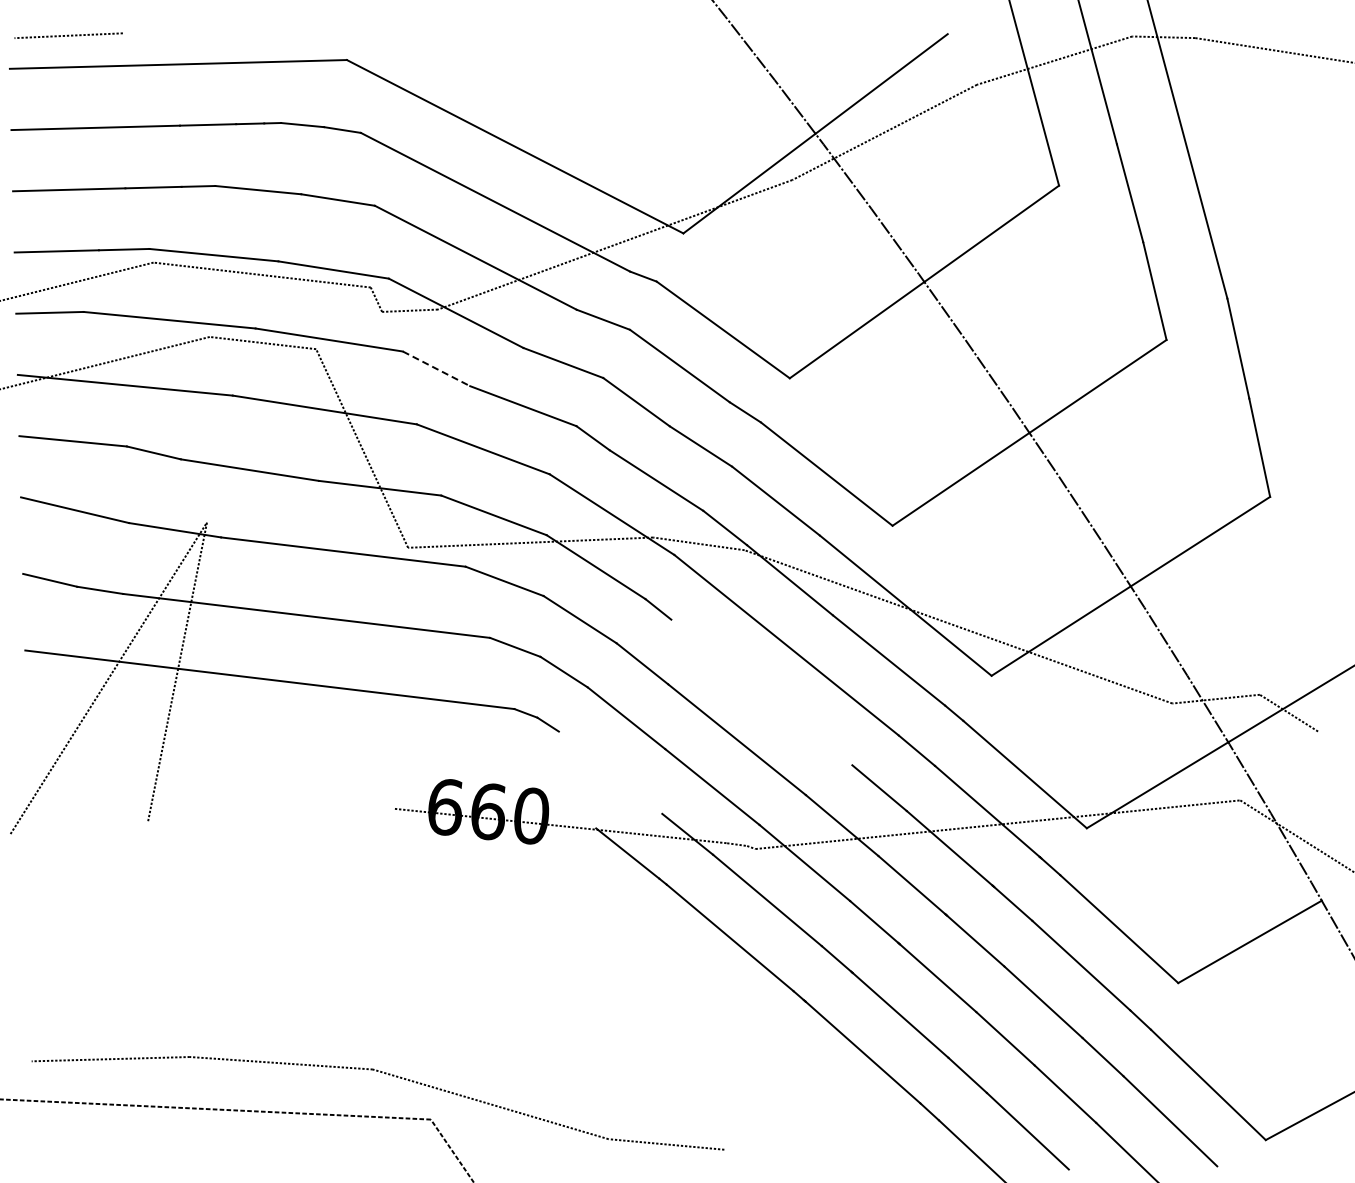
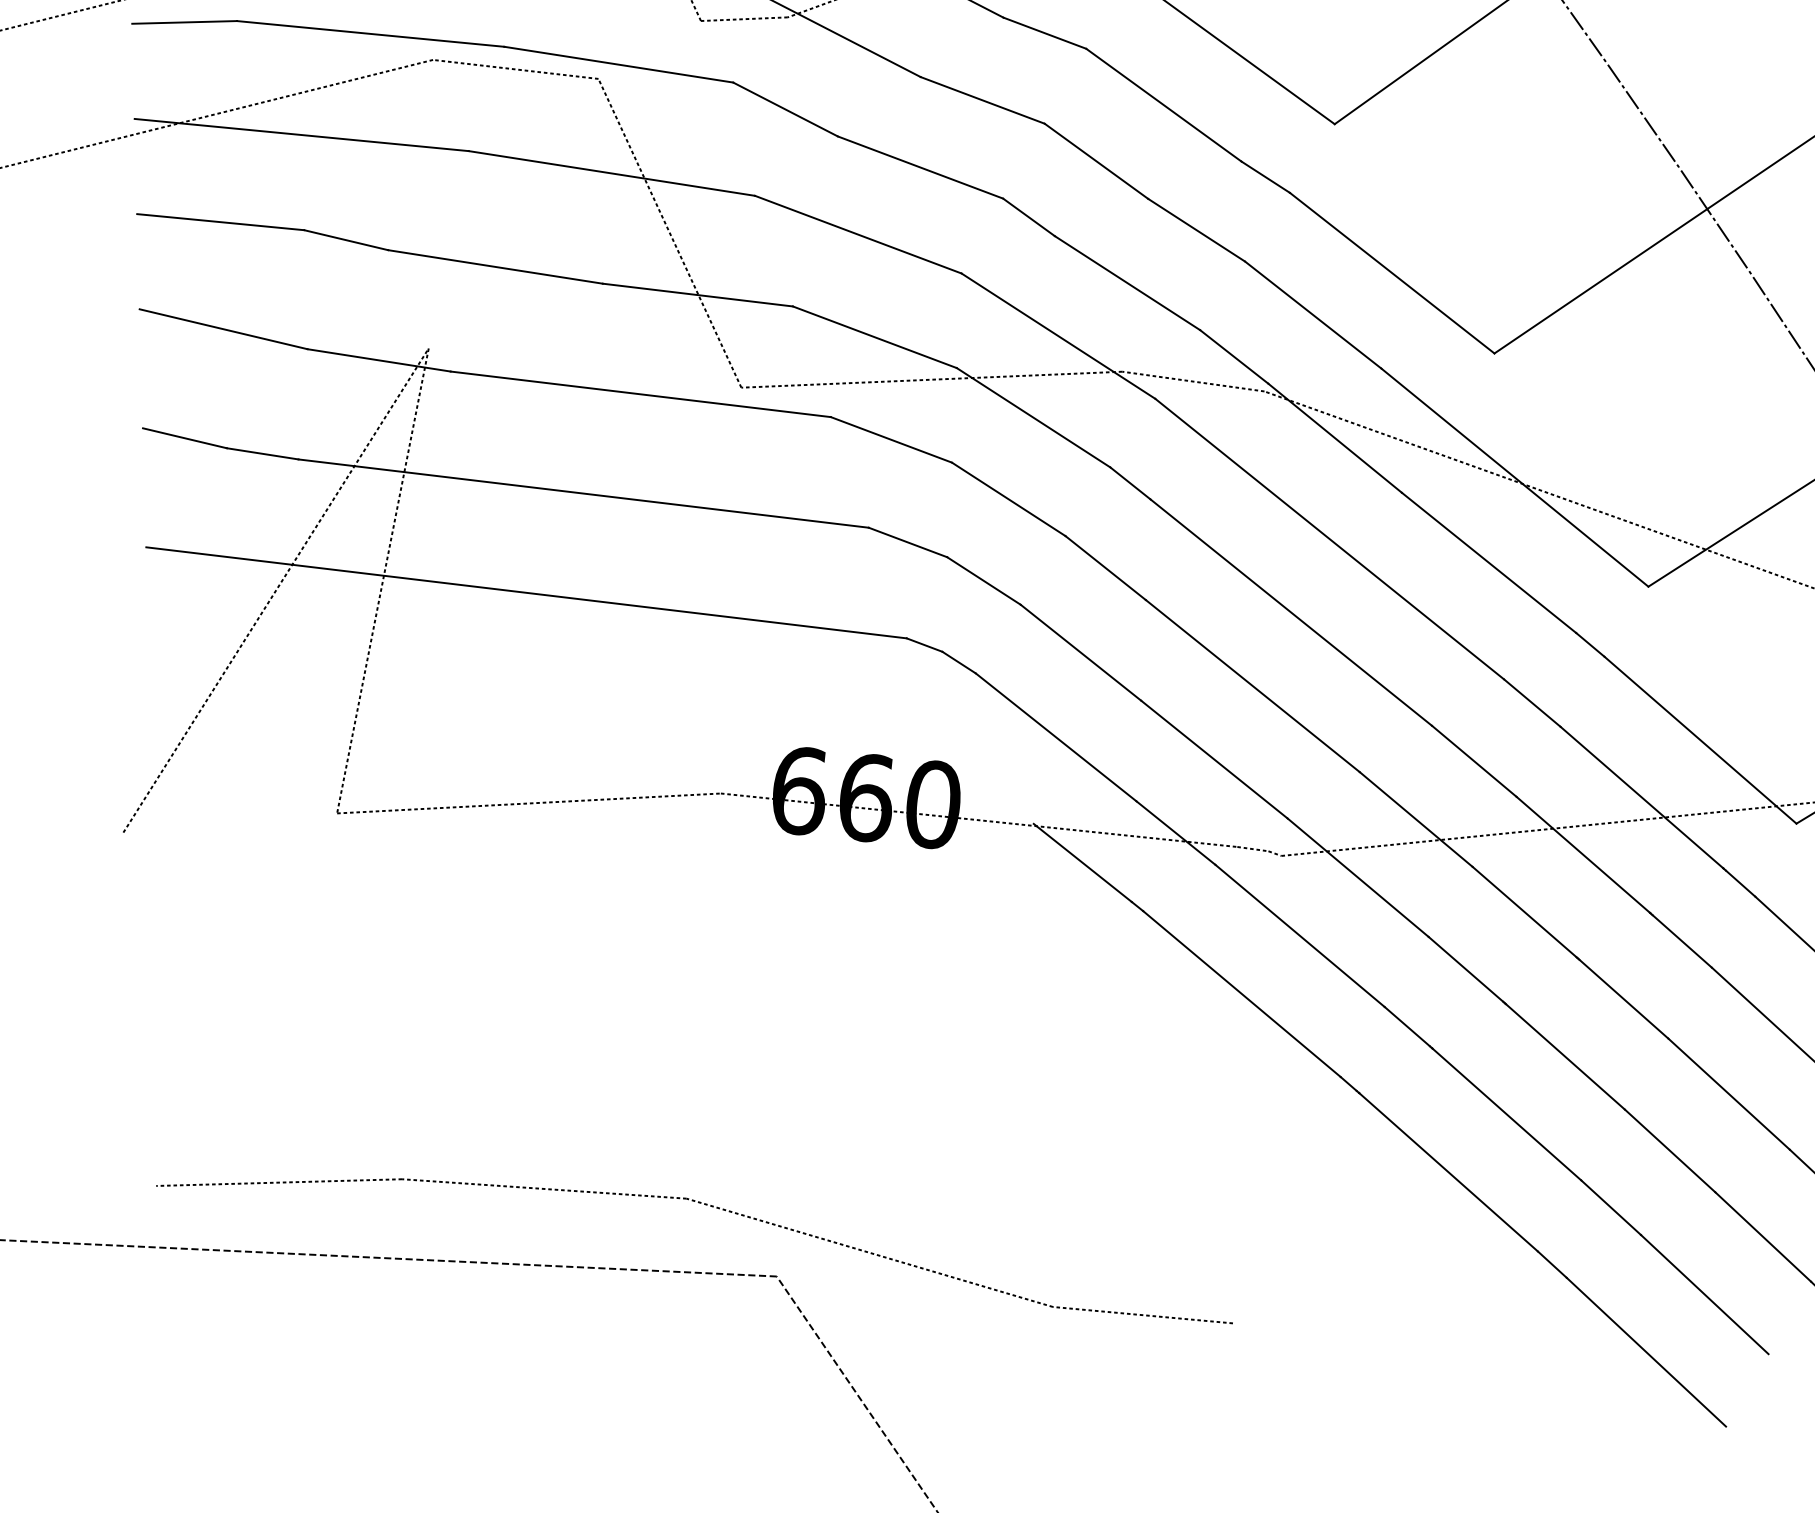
line: (436, 368) -> (785, 108), dashed -> solid
line: (761, 692) -> (1290, 612), added
line: (610, 772) -> (1055, 736), added
line: (271, 814) -> (529, 802), added

